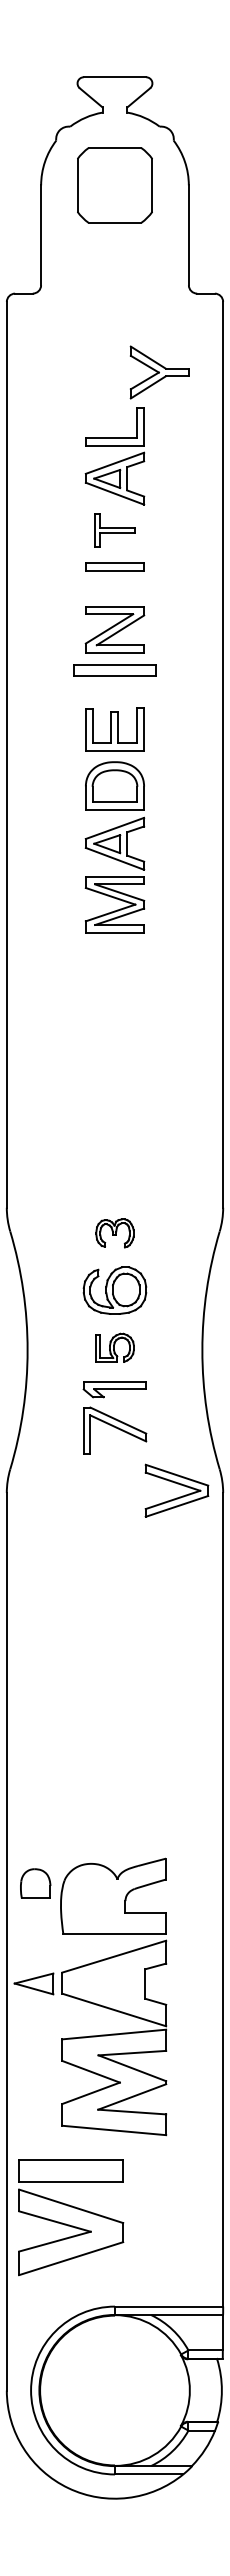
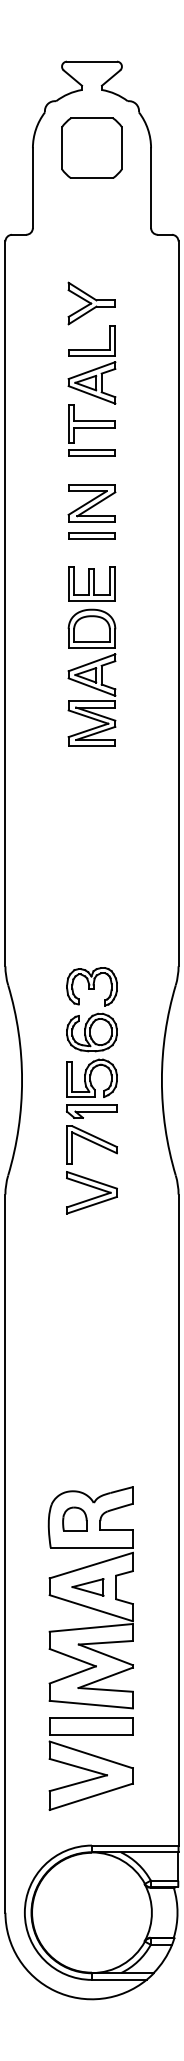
part: (159, 372) -> (91, 303), moved
part: (114, 530) -> (91, 424), size x1.43
part: (114, 669) -> (91, 535), size x0.71
part: (114, 1233) -> (91, 986), size x1.67
part: (115, 1347) -> (92, 1078), size x1.67
part: (177, 1484) -> (92, 1187), moved
part: (35, 1883) -> (74, 1519), moved
part: (33, 1983) -> (87, 1587), moved
part: (71, 2217) -> (91, 1763), moved

